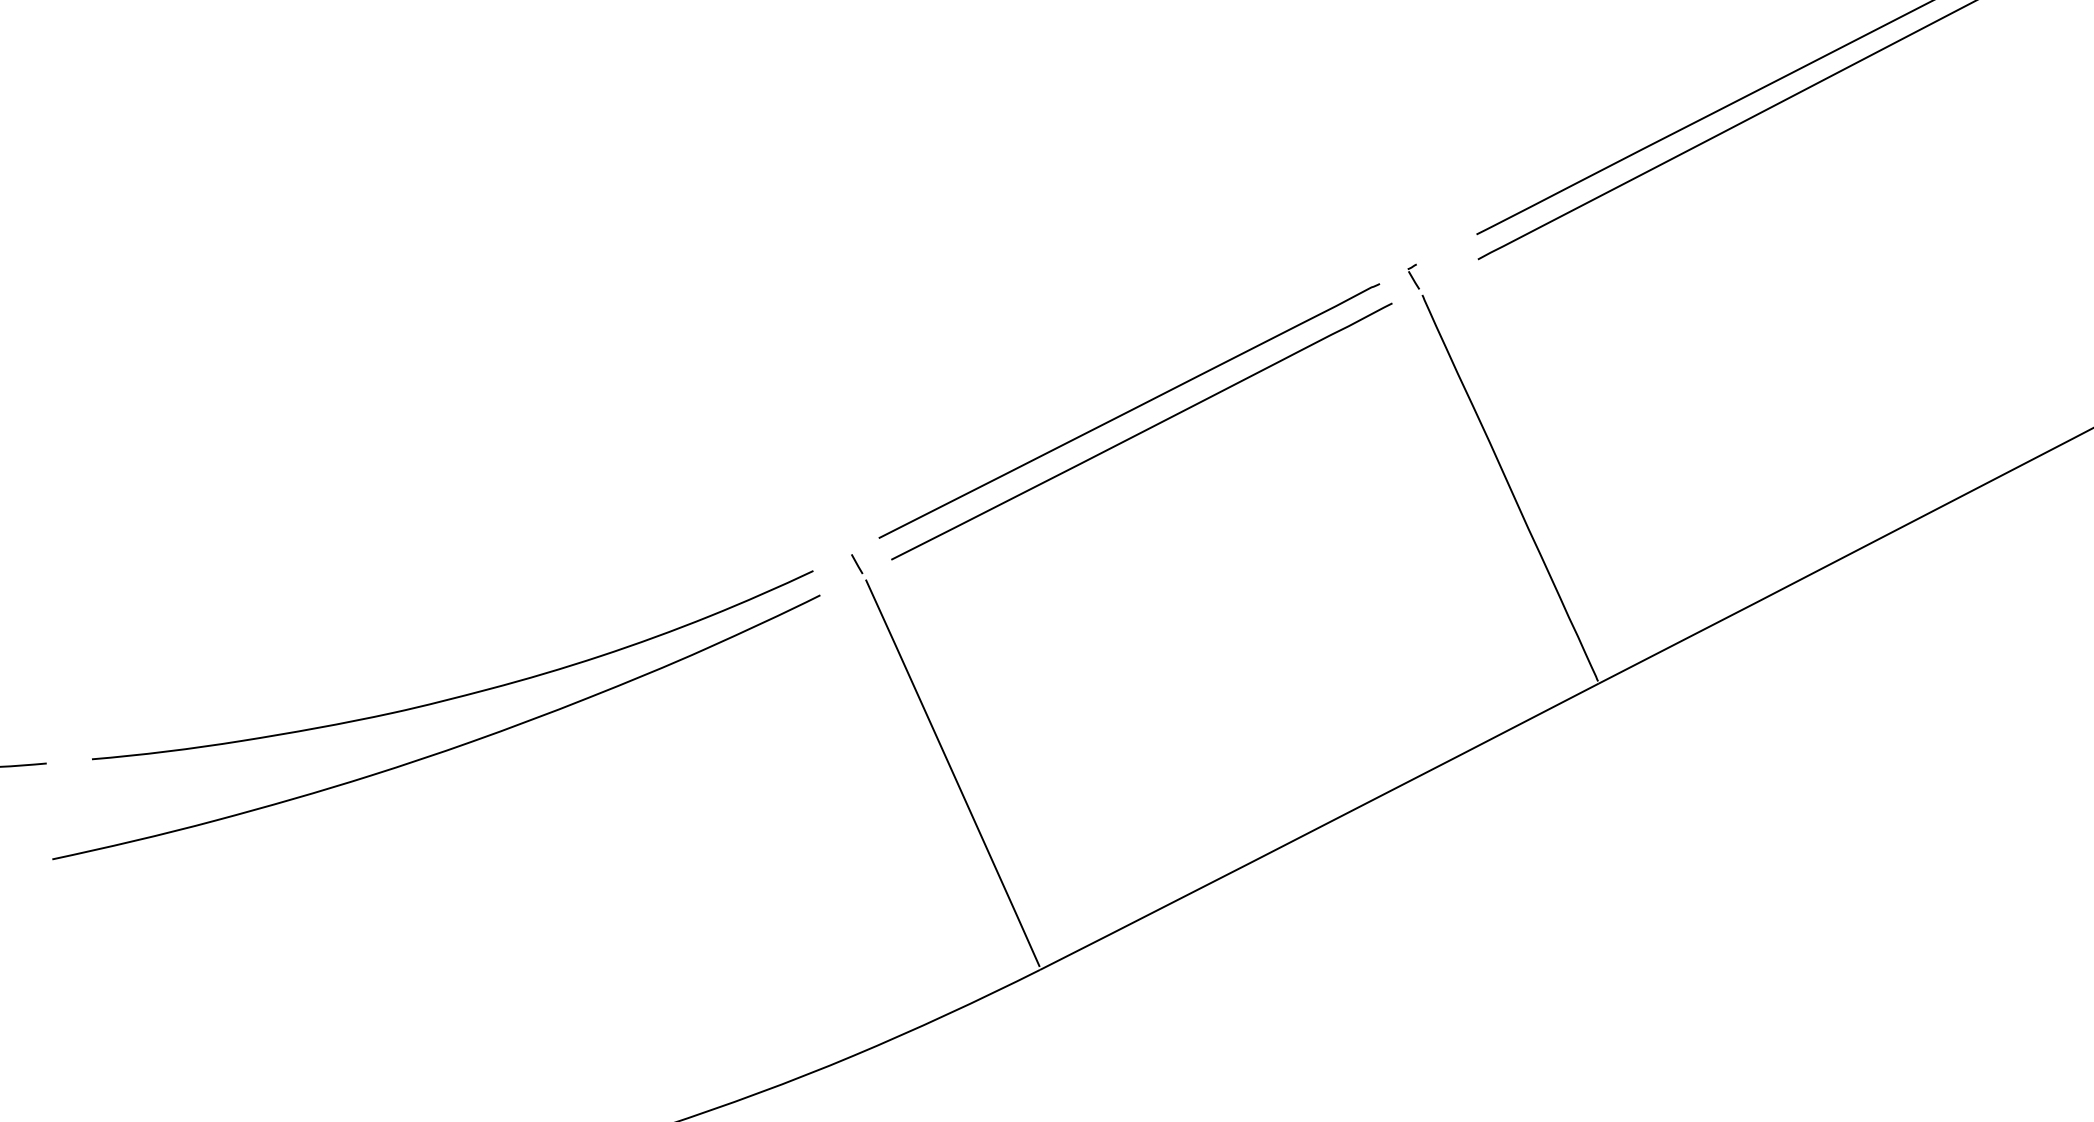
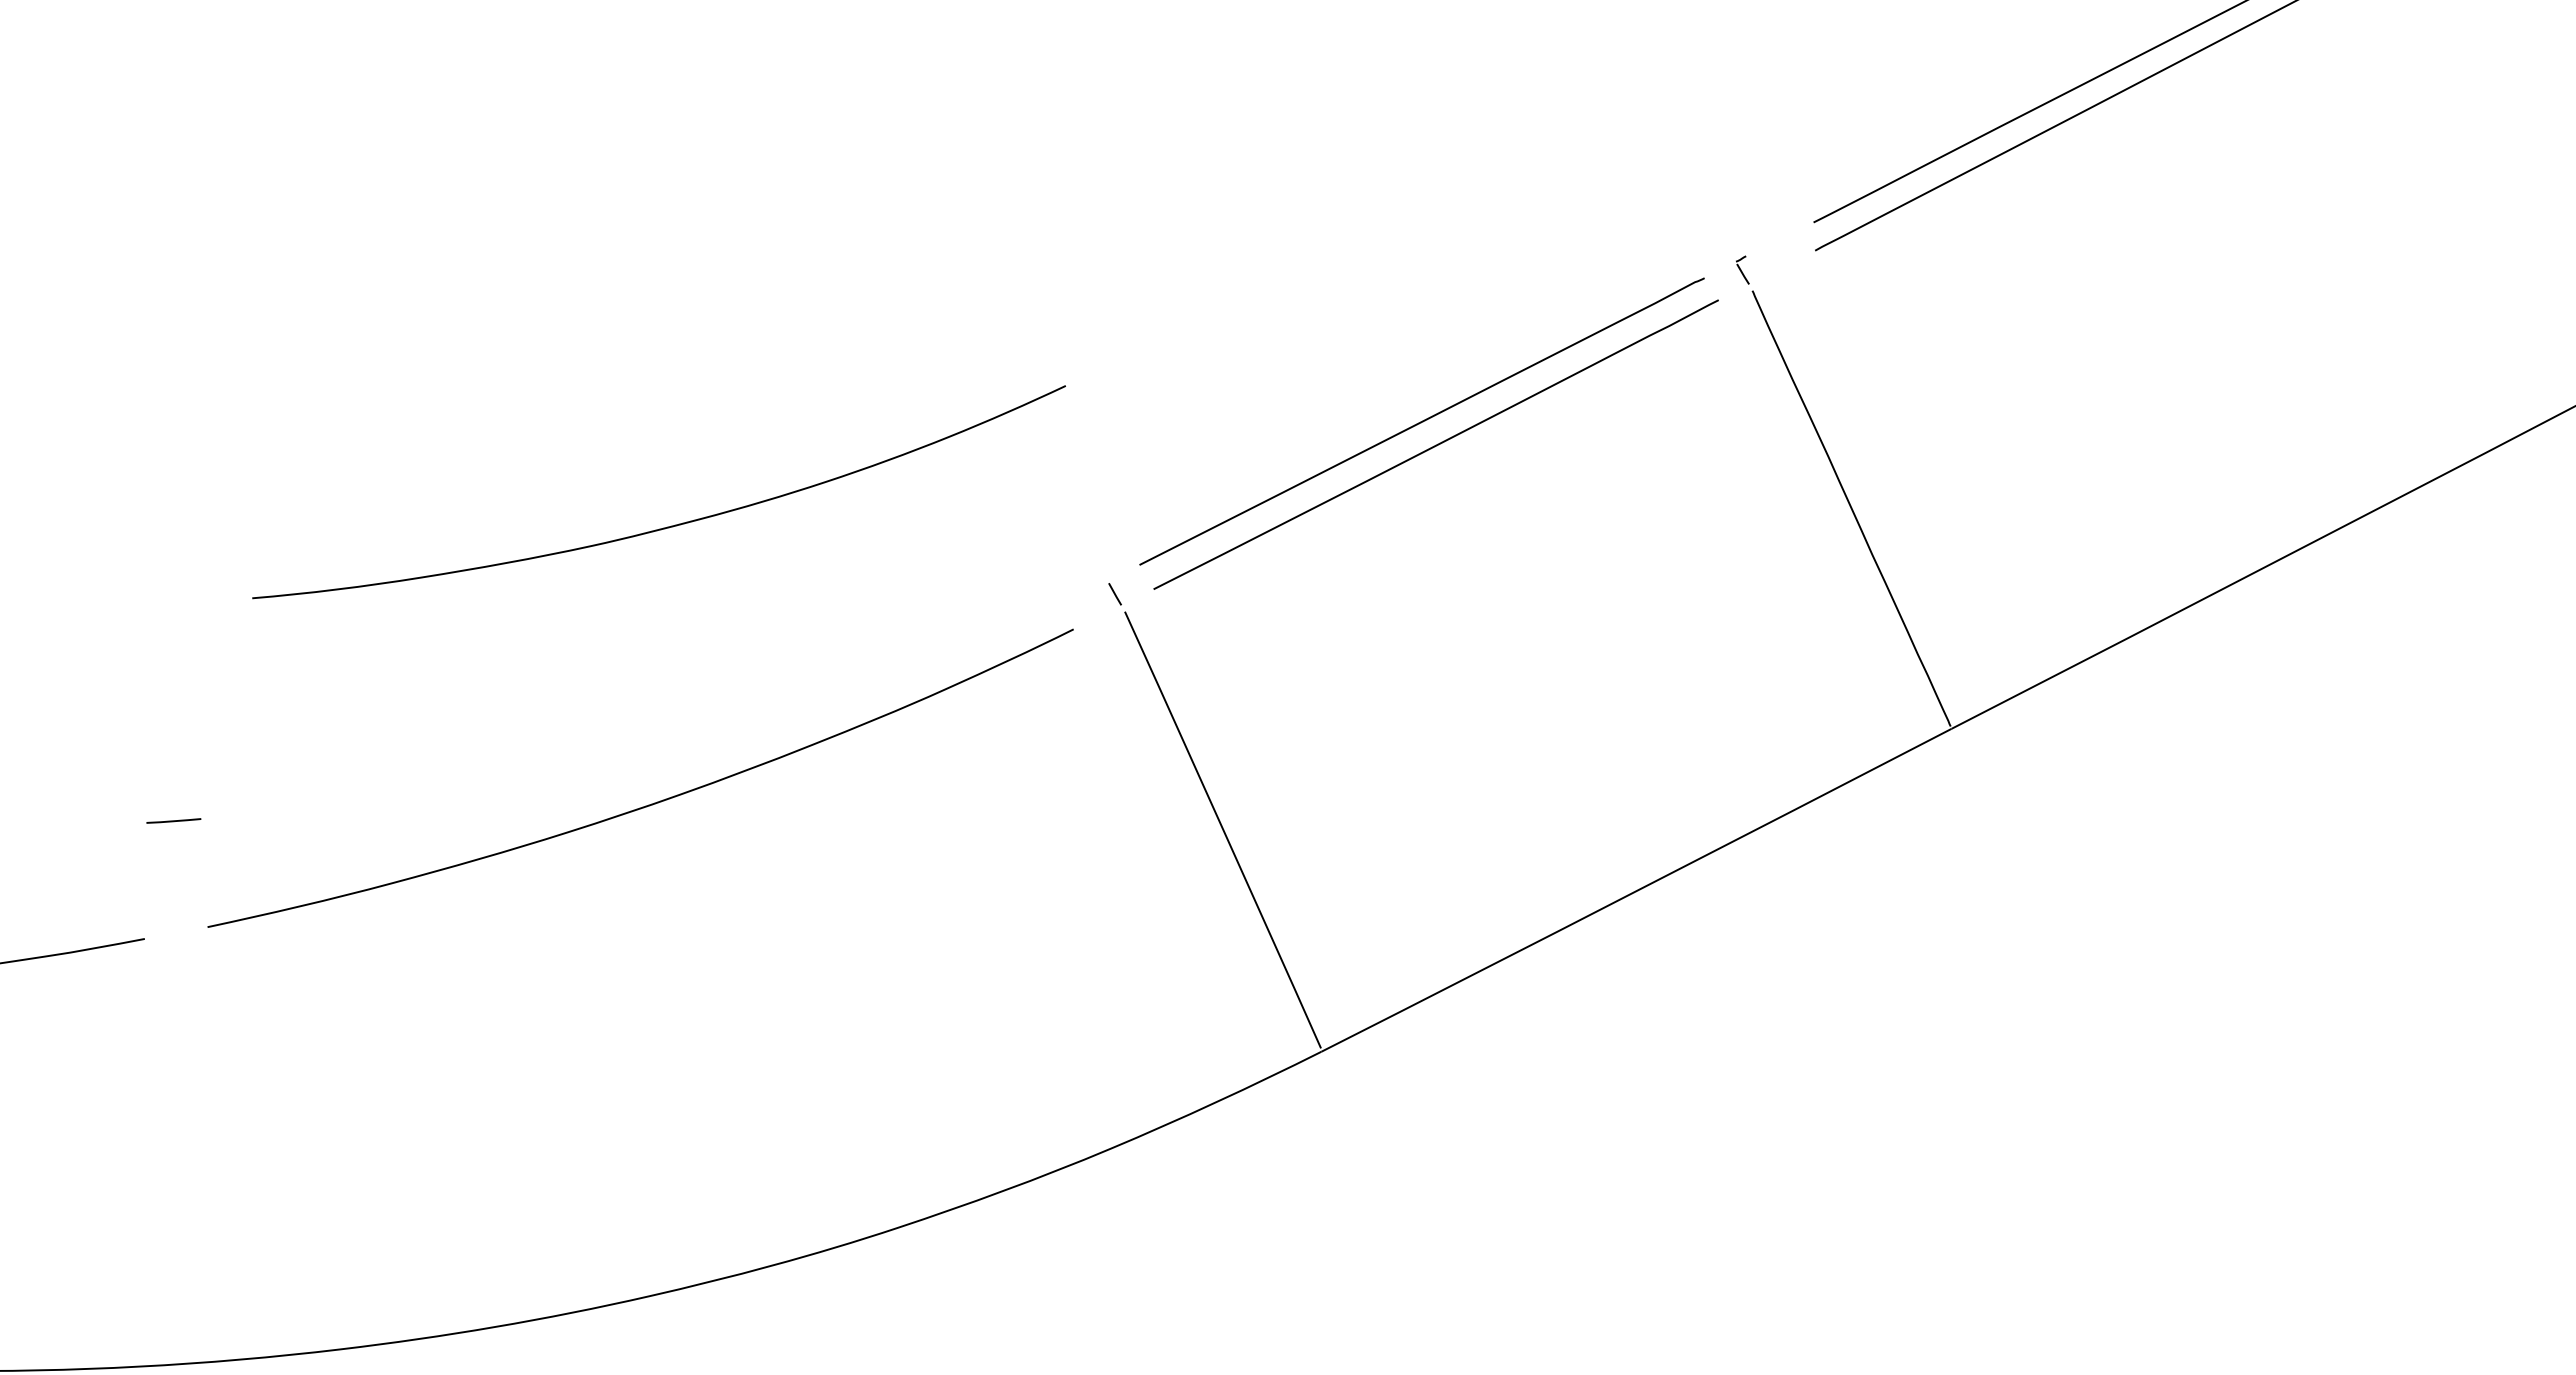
curve: (460, 695) -> (667, 526), moved

